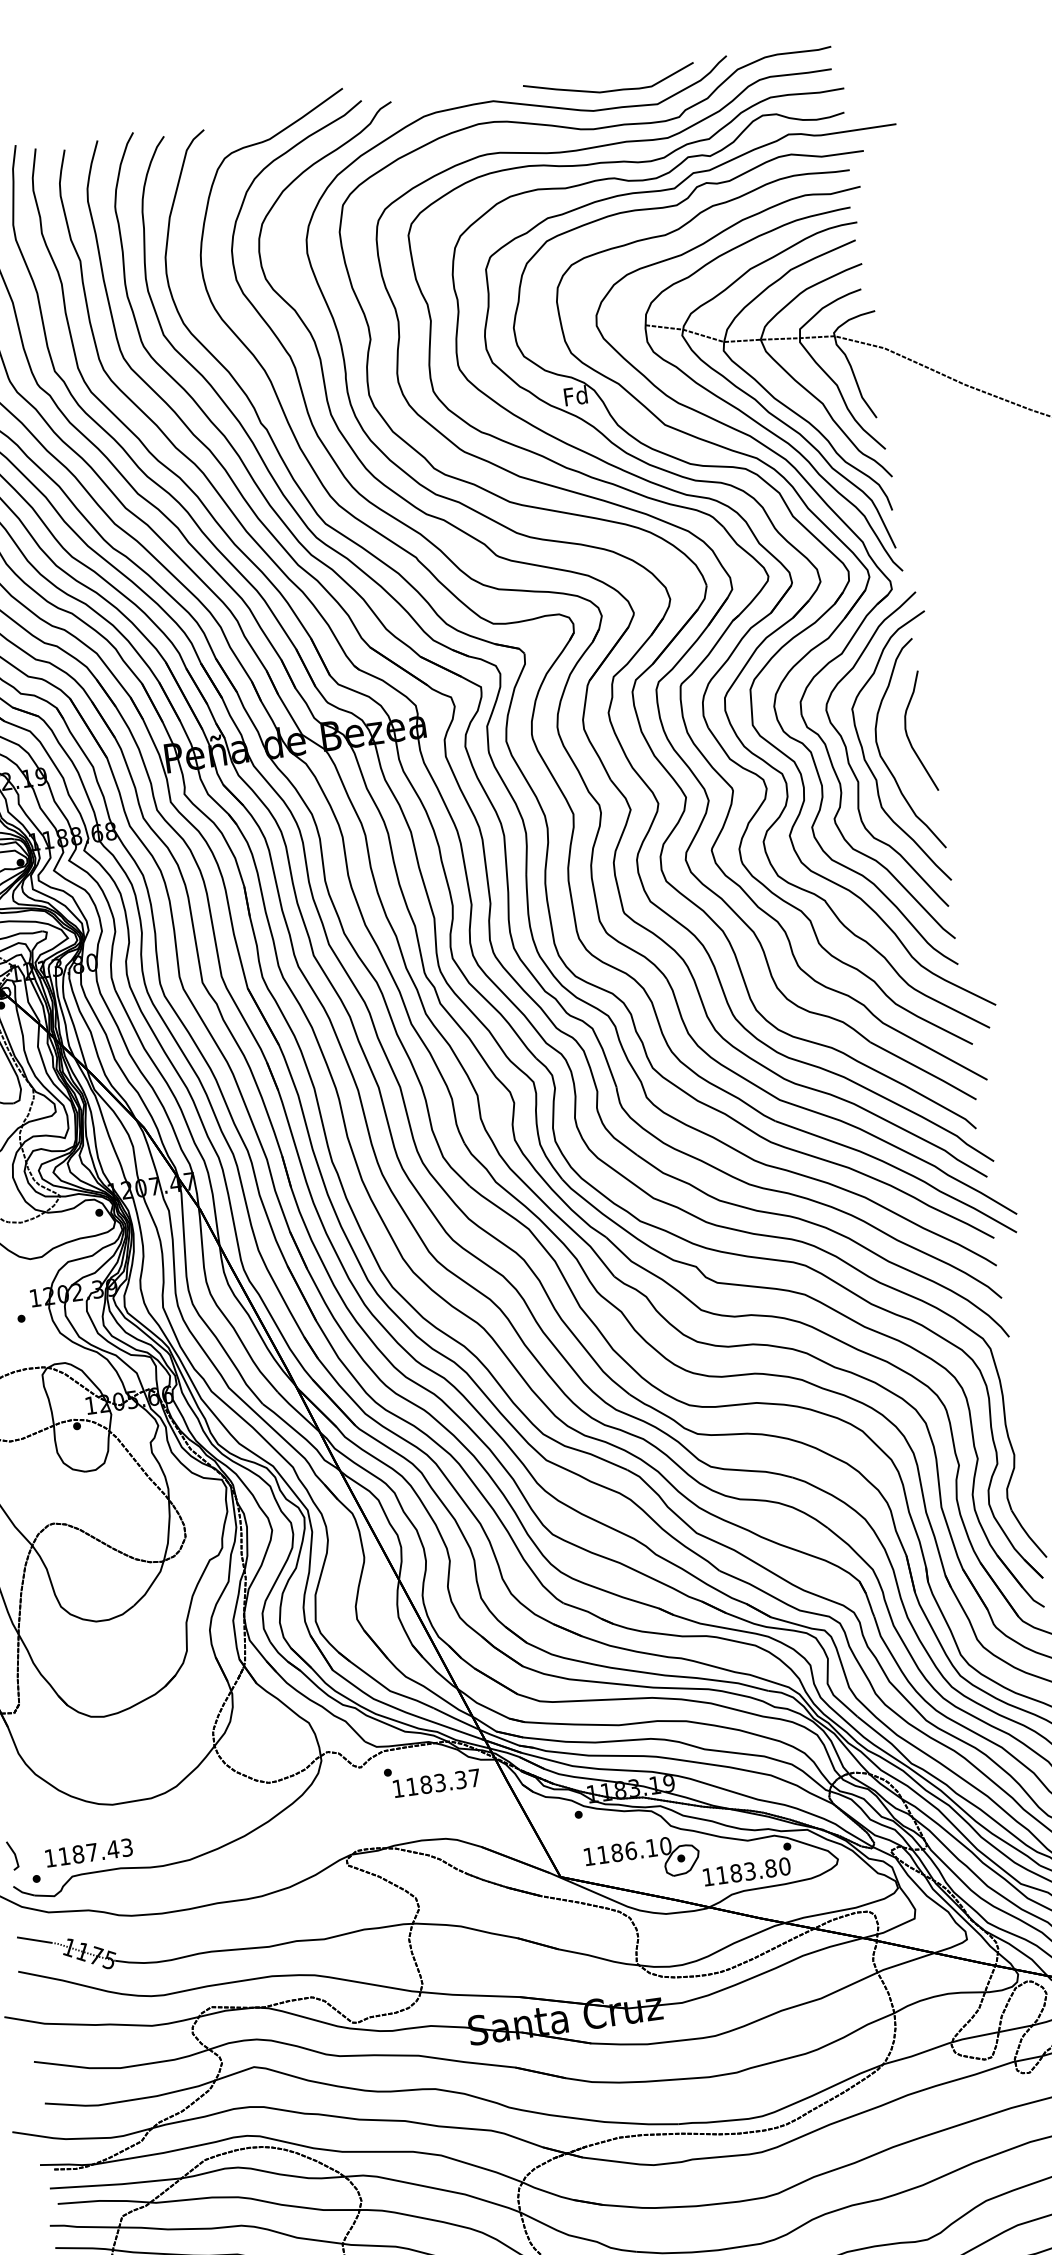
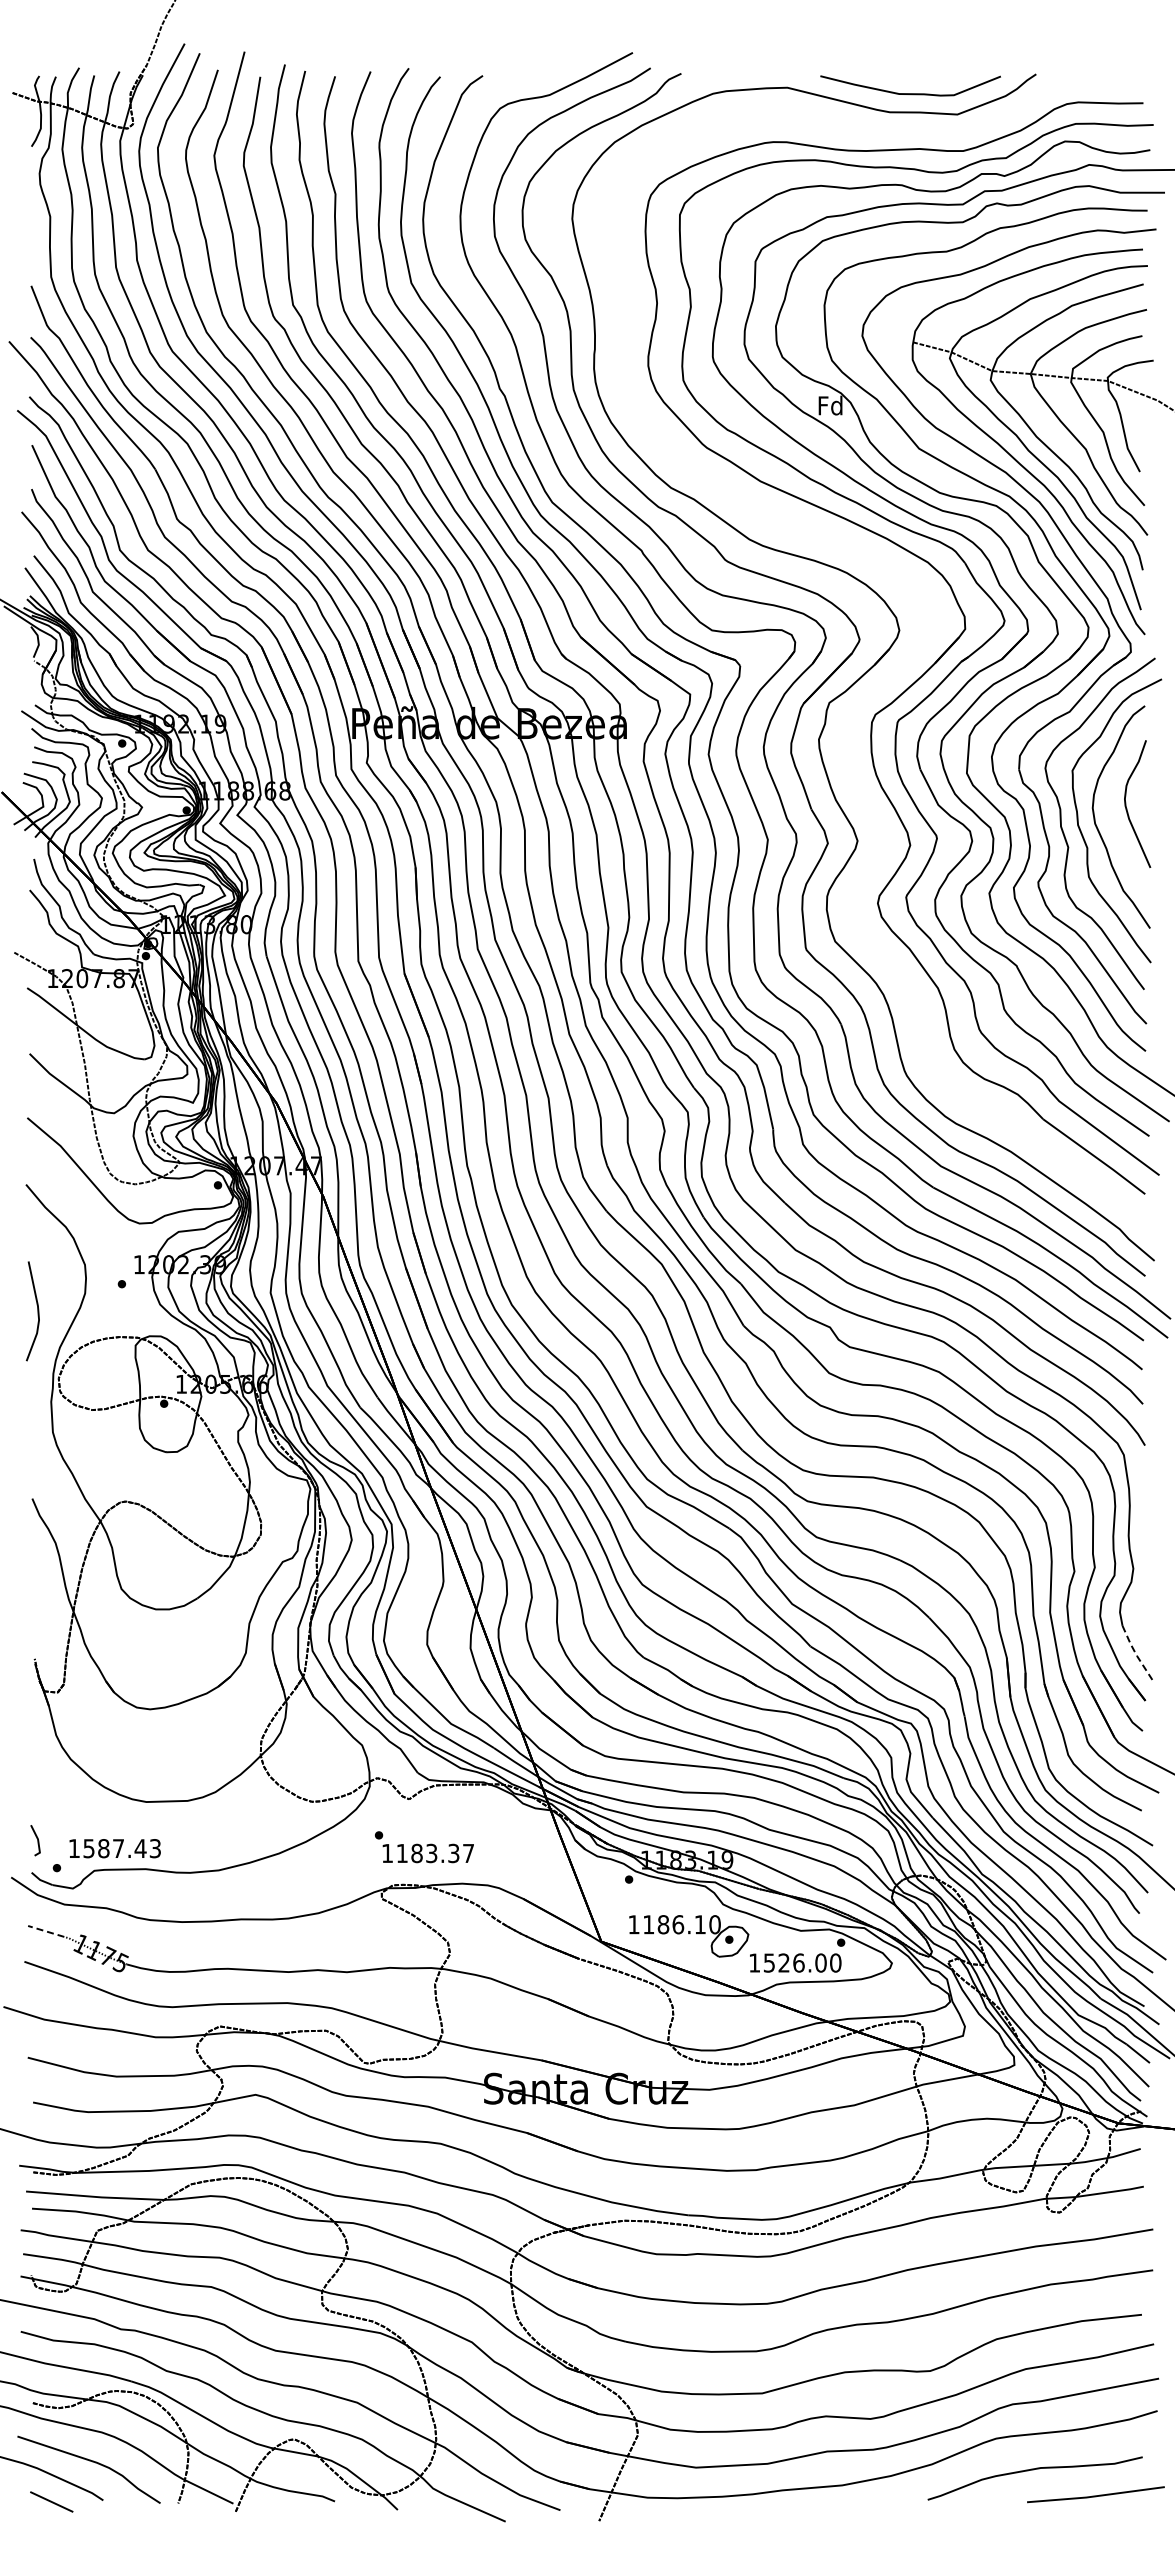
part: (670, 640) -> (893, 673), removed
line: (1027, 1534) -> (1135, 1653), solid -> dashed
text: (432, 1778) -> (424, 1847), moved
text: (63, 1856) -> (88, 1848), 1187.43 -> 1587.43
text: (746, 1871) -> (795, 1962), 1183.80 -> 1526.00
line: (35, 1940) -> (46, 1931), solid -> dashed

